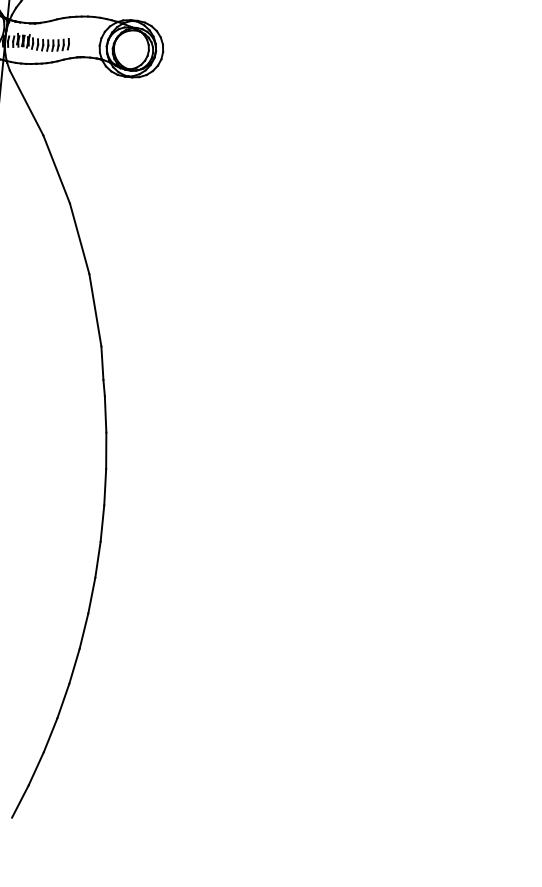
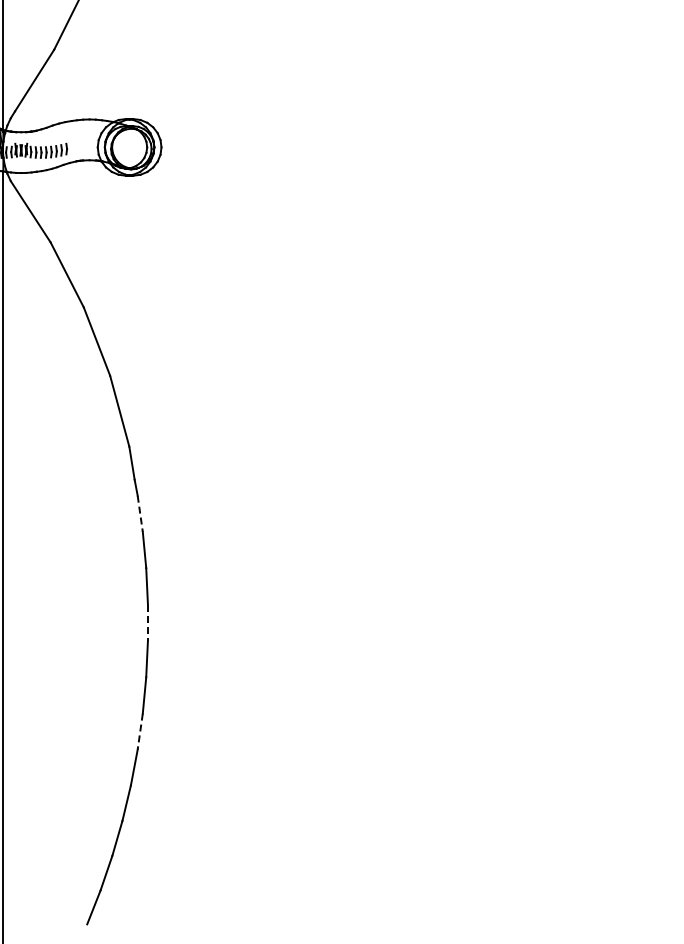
line: (105, 415) -> (140, 514), solid -> dashed
line: (101, 524) -> (147, 623), solid -> dashed
line: (84, 632) -> (140, 732), solid -> dashed

